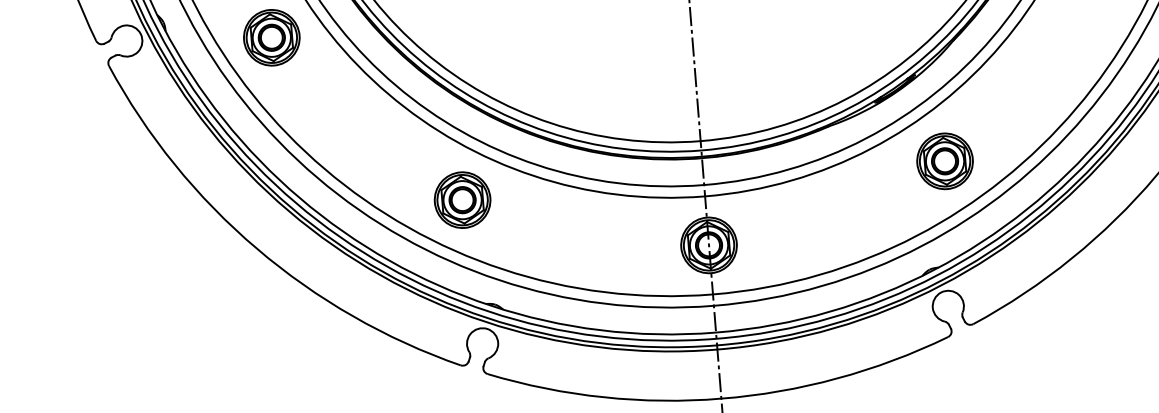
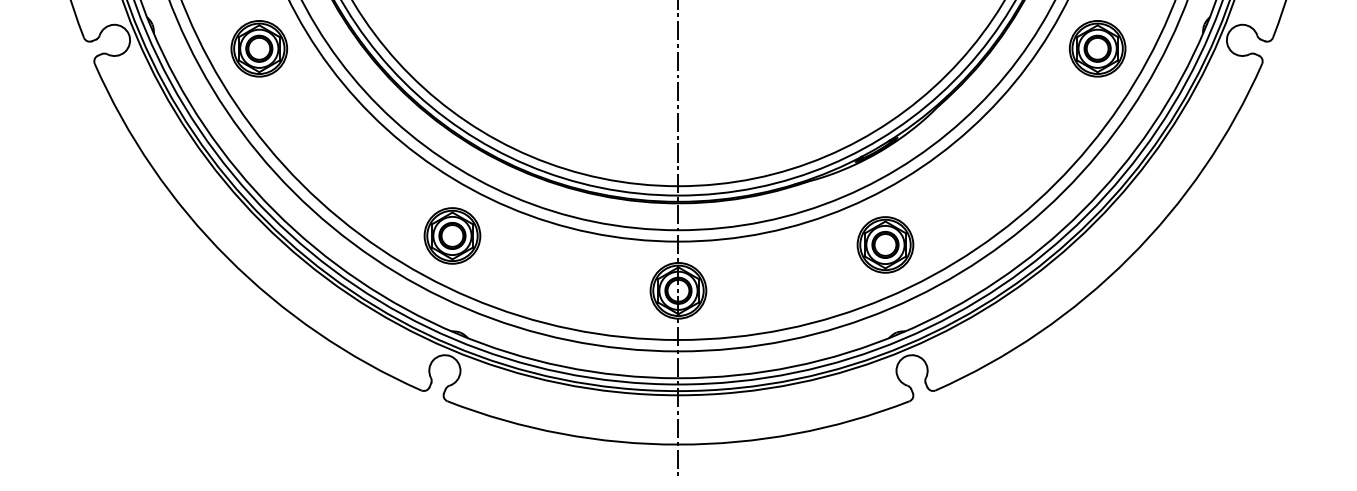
part: (945, 160) -> (885, 244), moved
part: (462, 199) -> (452, 235), moved

